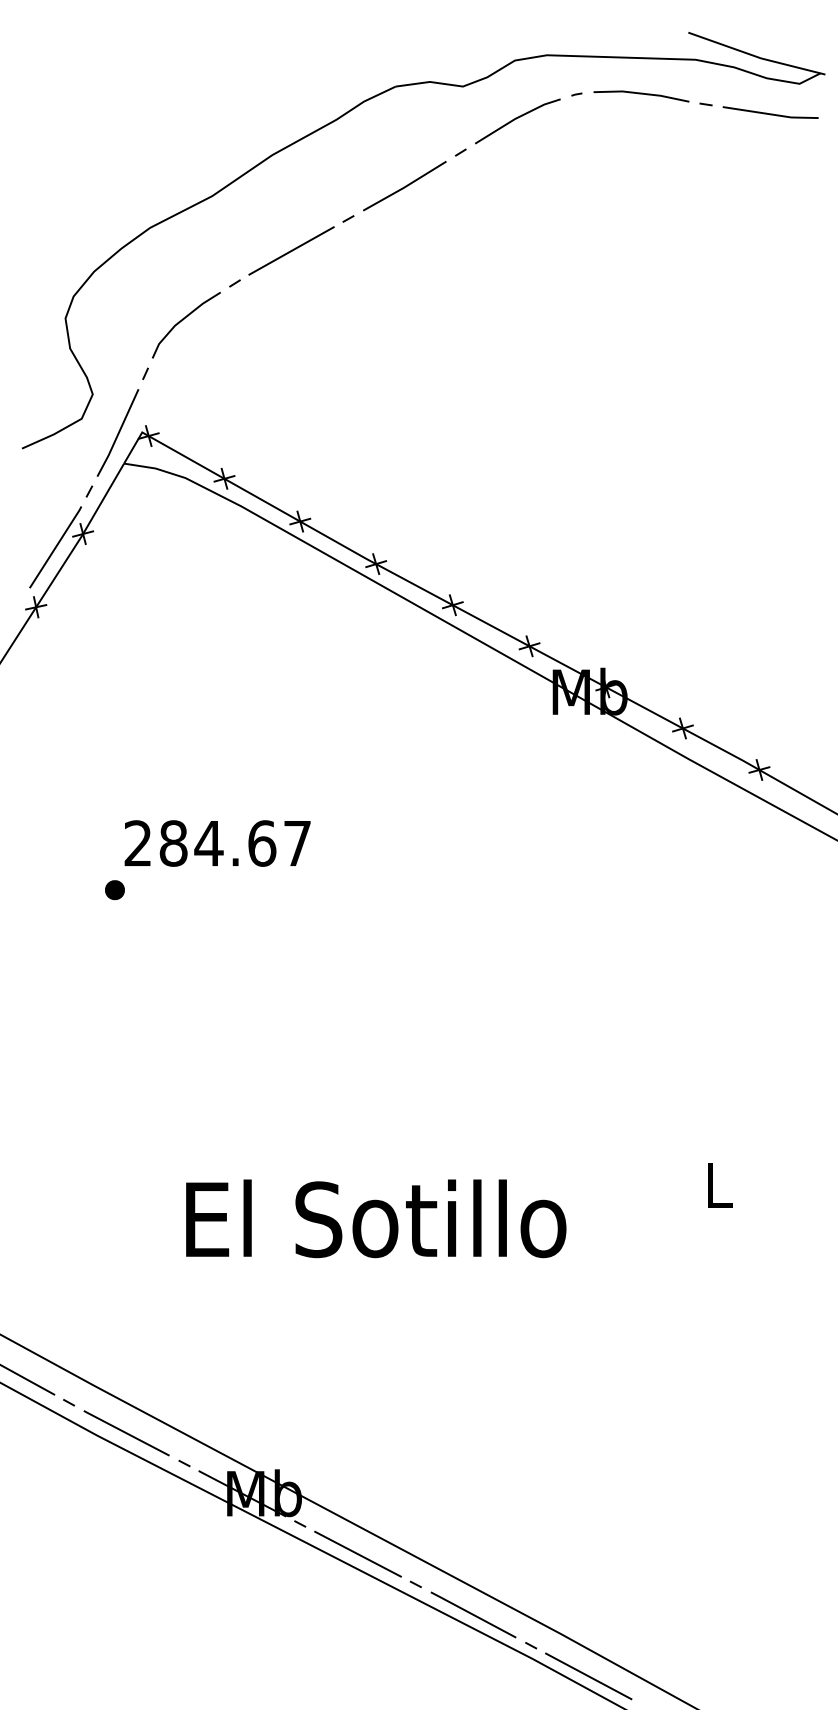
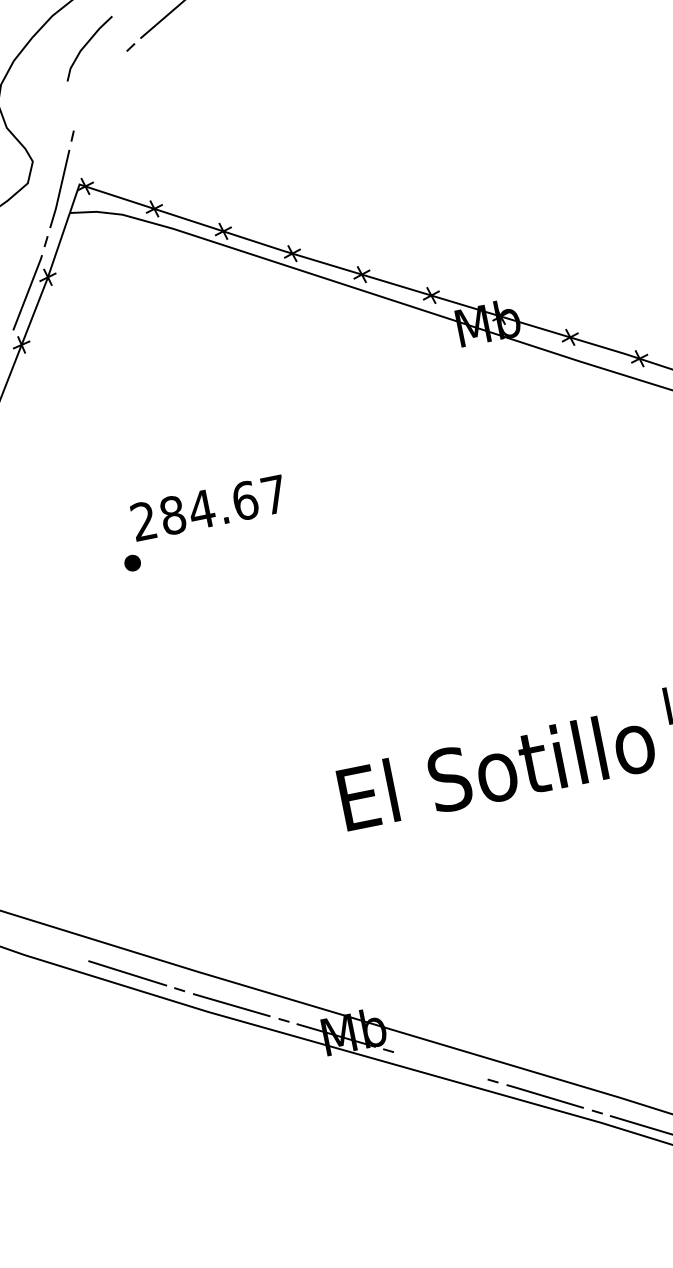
line: (183, 320) -> (86, 45), moved
text: (376, 1218) -> (497, 768), moved
line: (357, 1553) -> (440, 1065), removed

